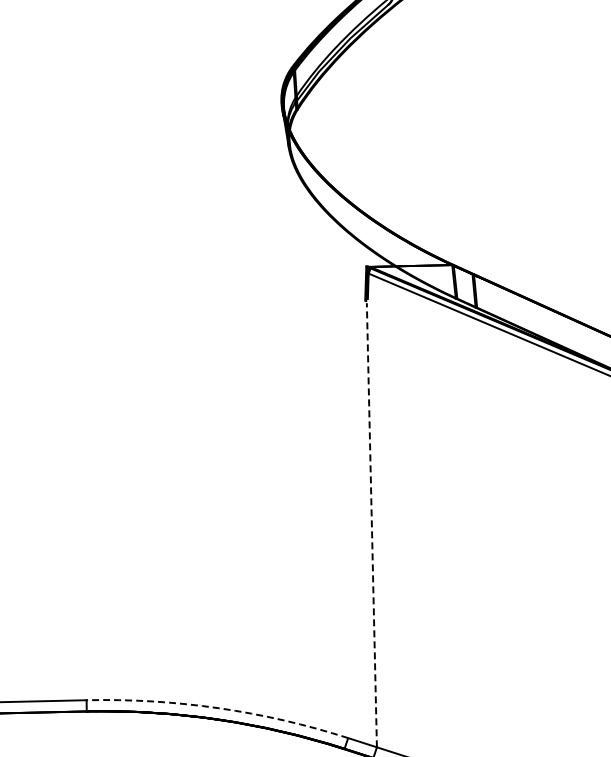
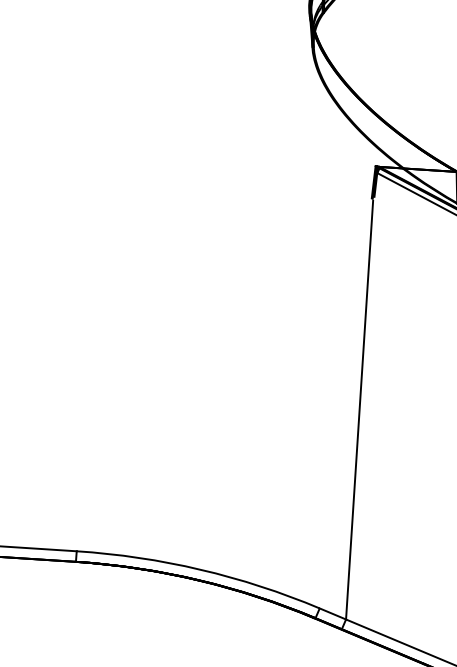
line: (371, 524) -> (359, 409), dashed -> solid
arc: (218, 708) -> (200, 569), dashed -> solid

